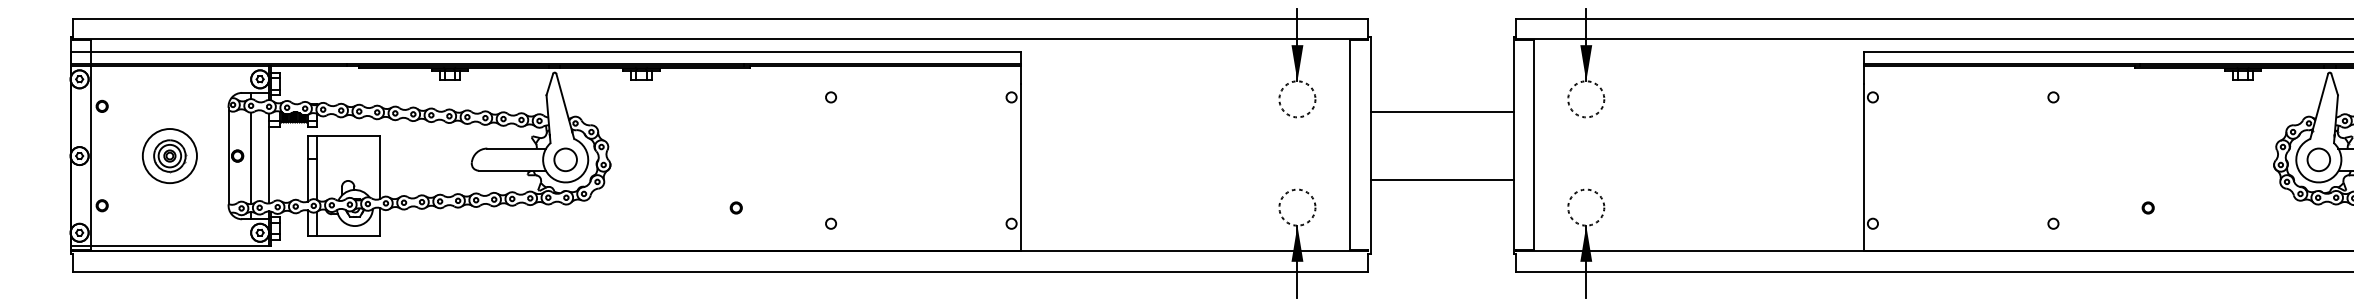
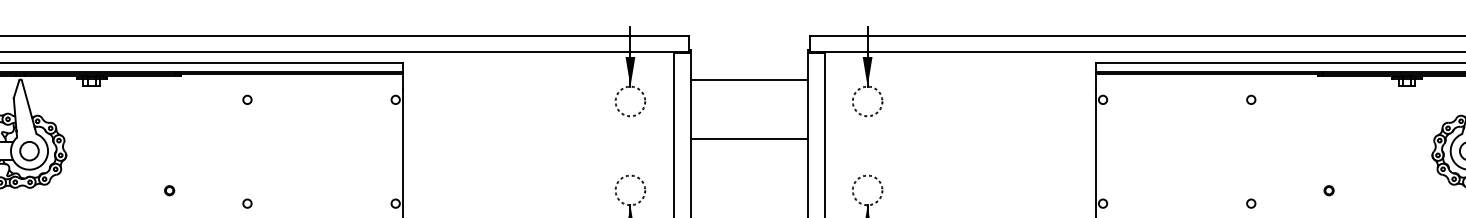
line: (1441, 112) -> (748, 80), moved
line: (1441, 180) -> (748, 139), moved

